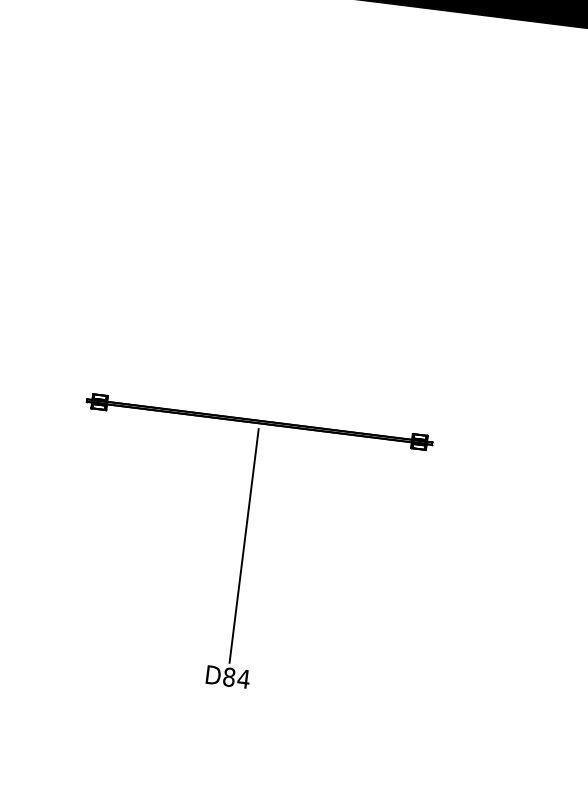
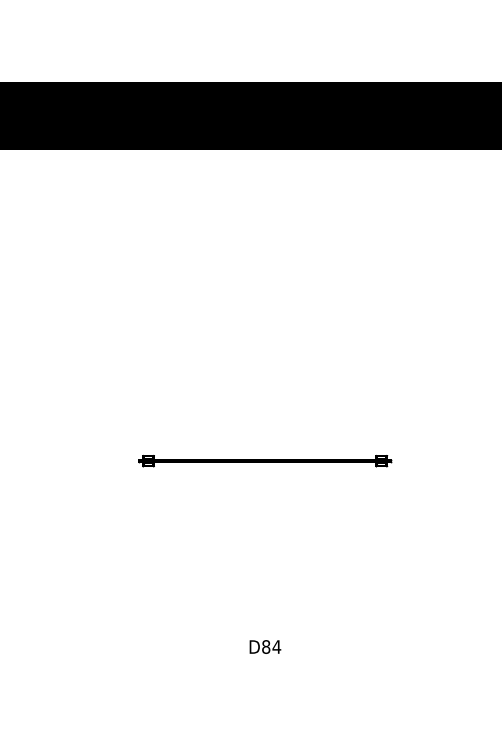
line: (244, 546) -> (265, 551), removed

